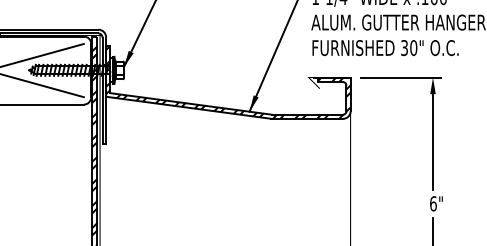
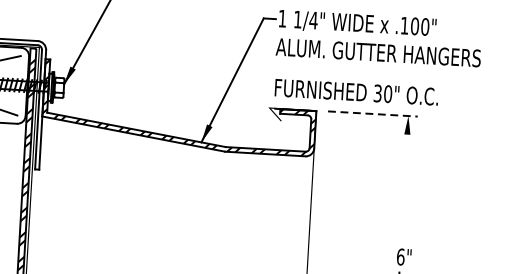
text: (385, 48) -> (356, 92), moved
line: (401, 77) -> (373, 113), solid -> dashed
line: (433, 141) -> (404, 187), removed

